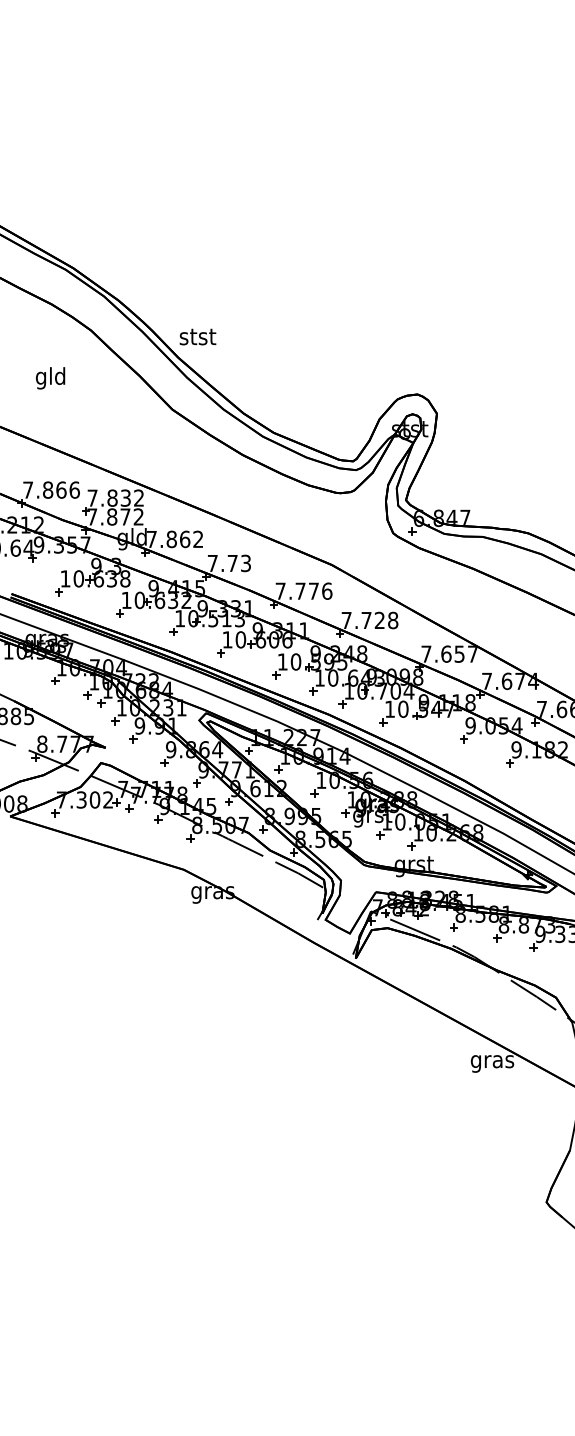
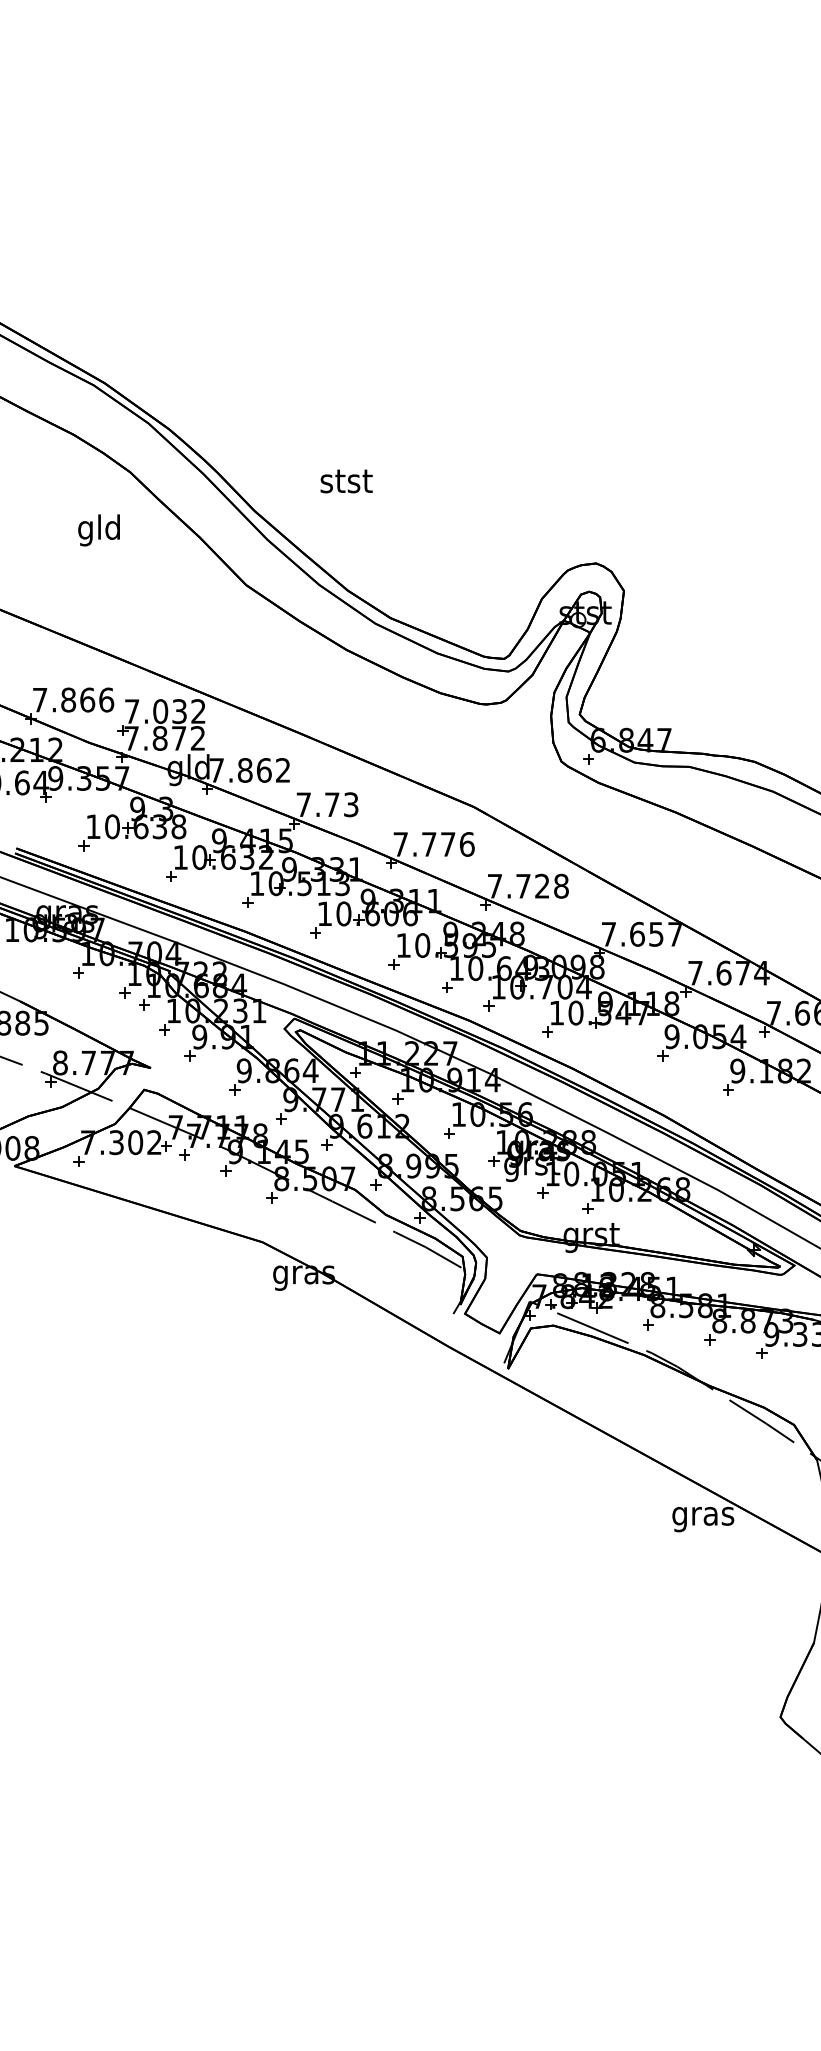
text: (197, 337) -> (346, 481), moved
text: (50, 378) -> (98, 530), moved
text: (112, 498) -> (160, 711), 7.832 -> 7.032

